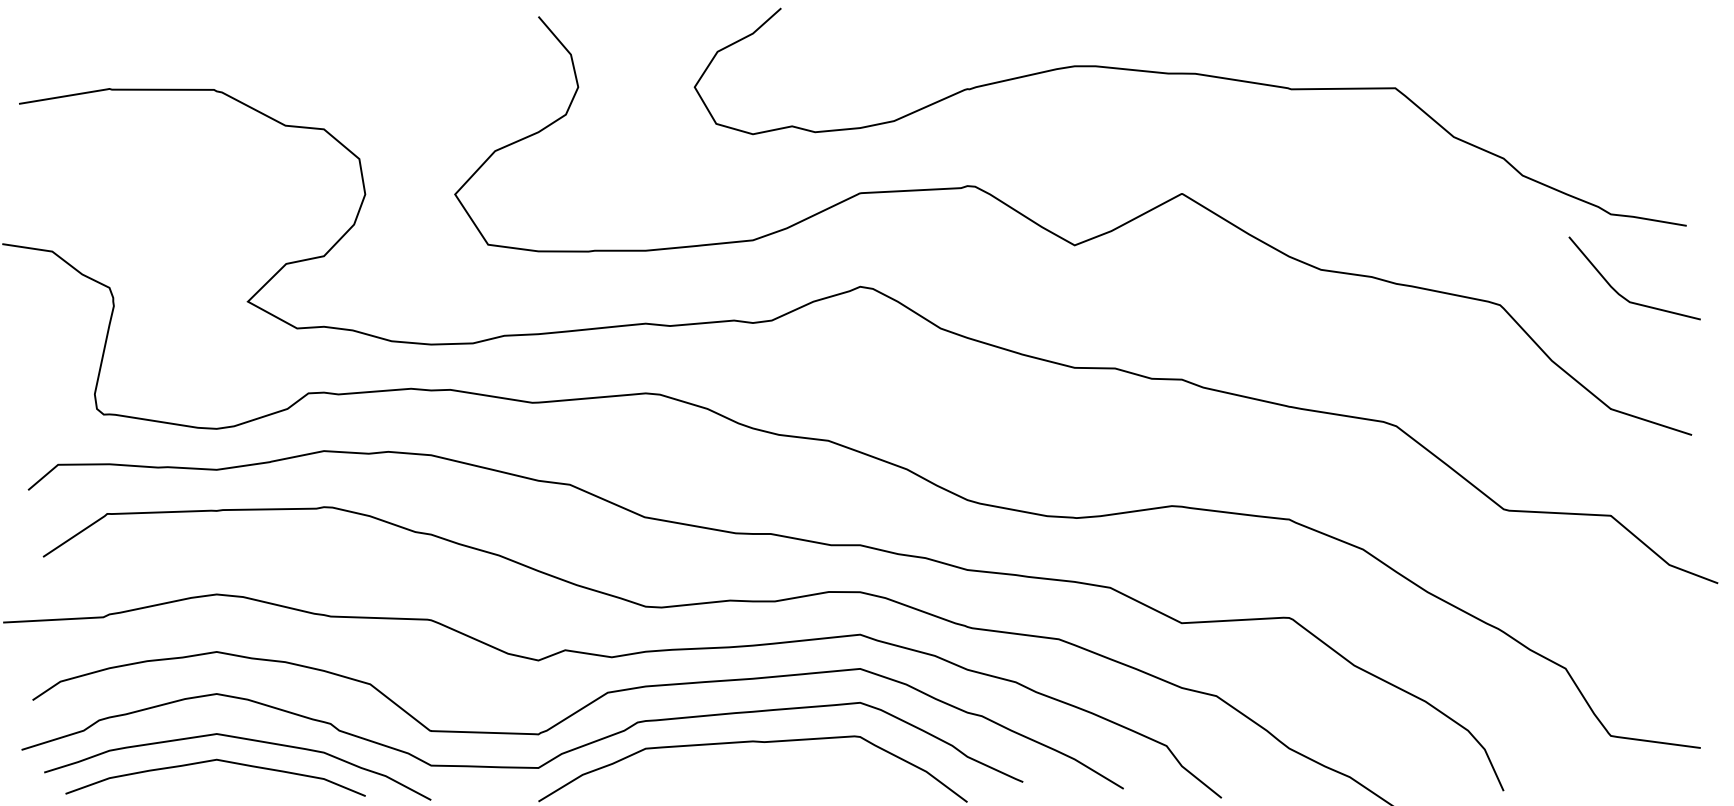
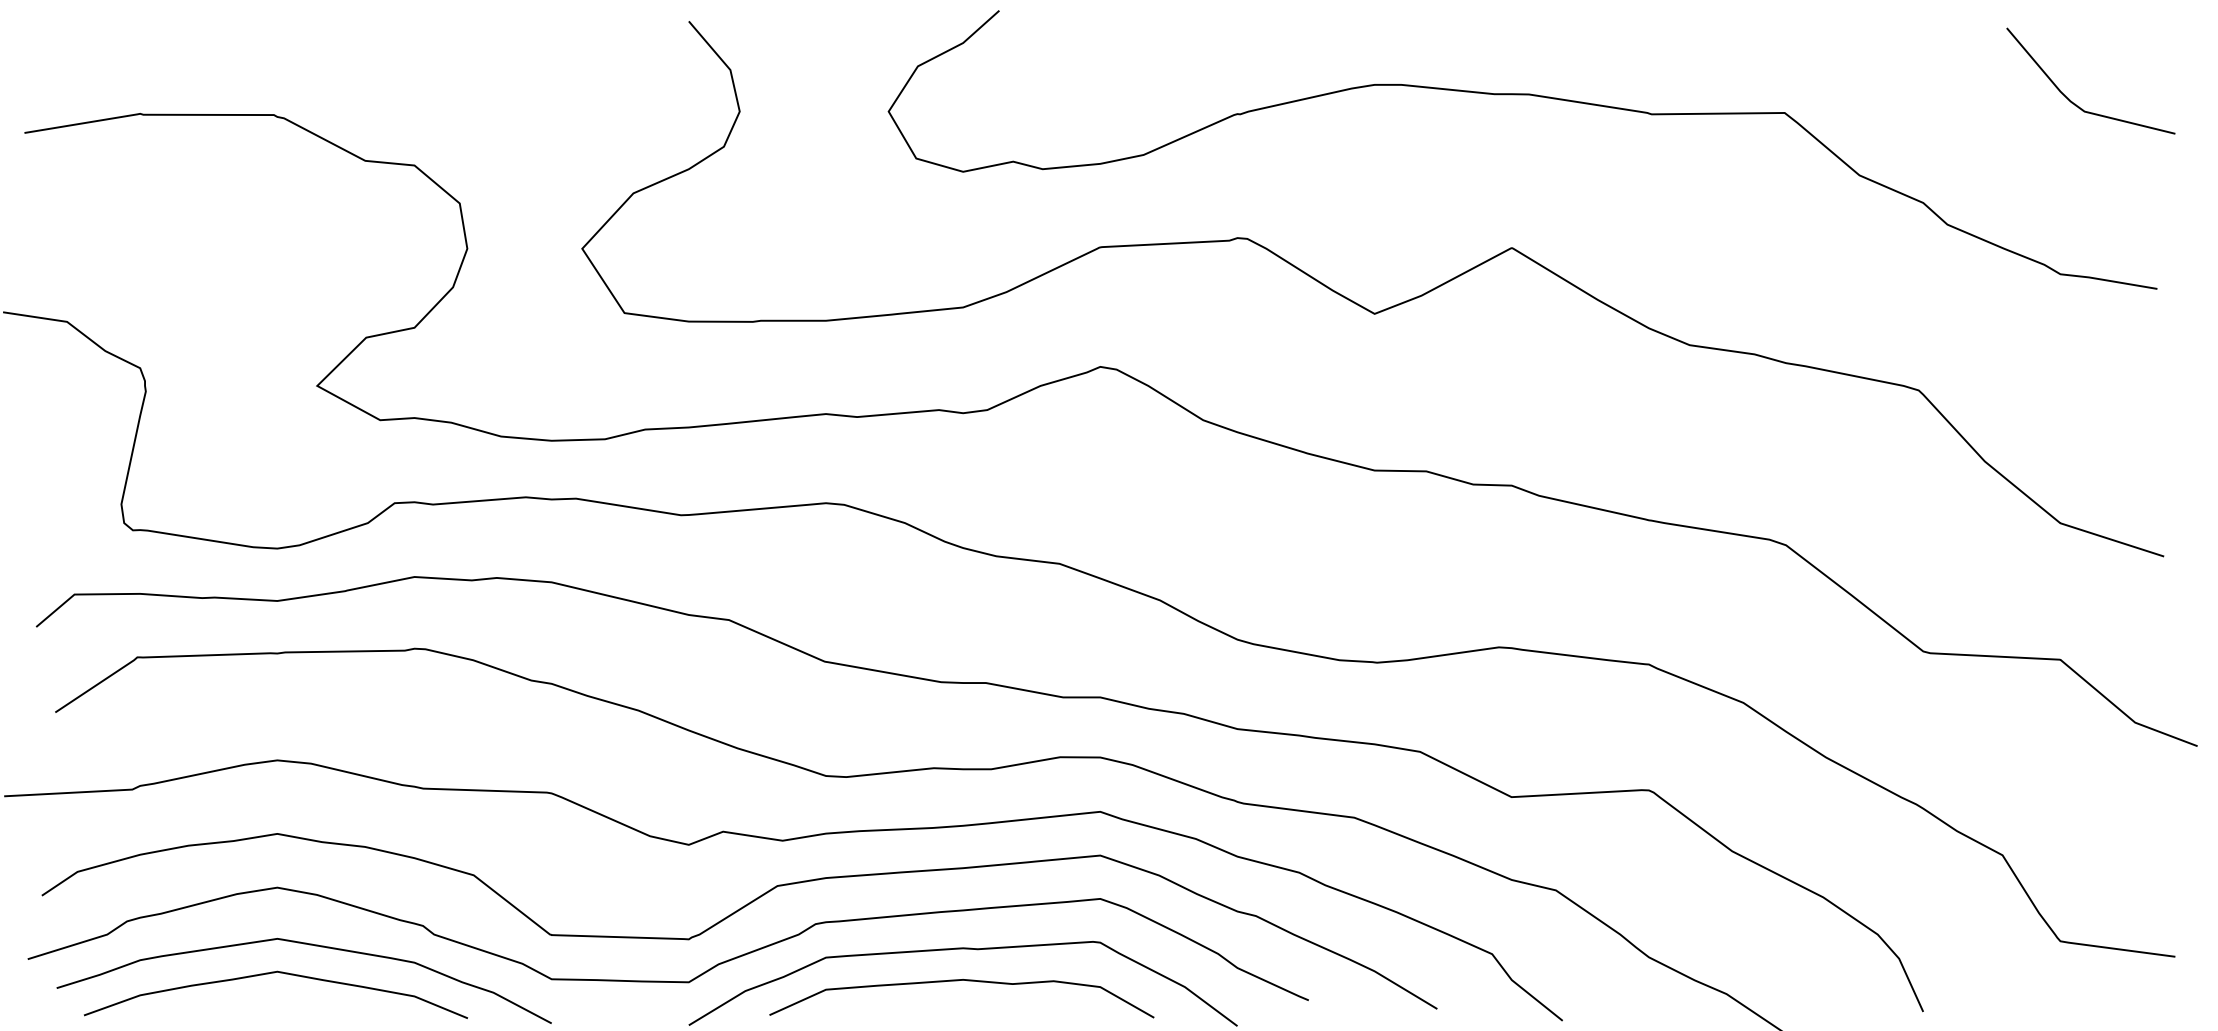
line: (1622, 295) -> (2075, 103), moved
curve: (749, 767) -> (958, 981), added

